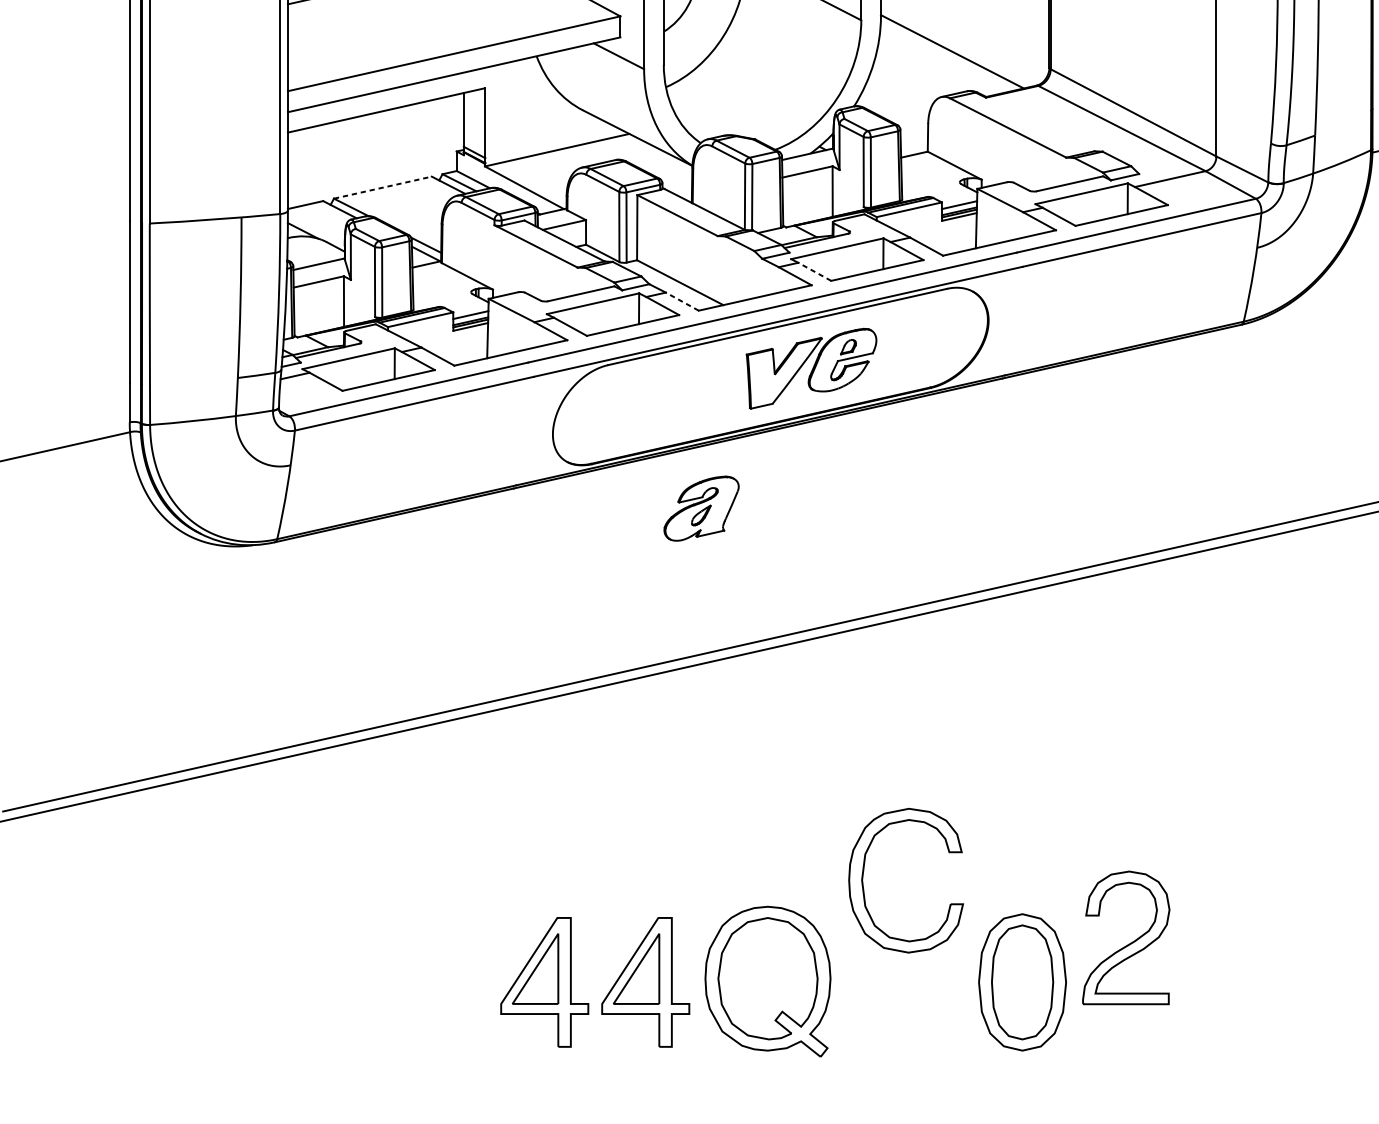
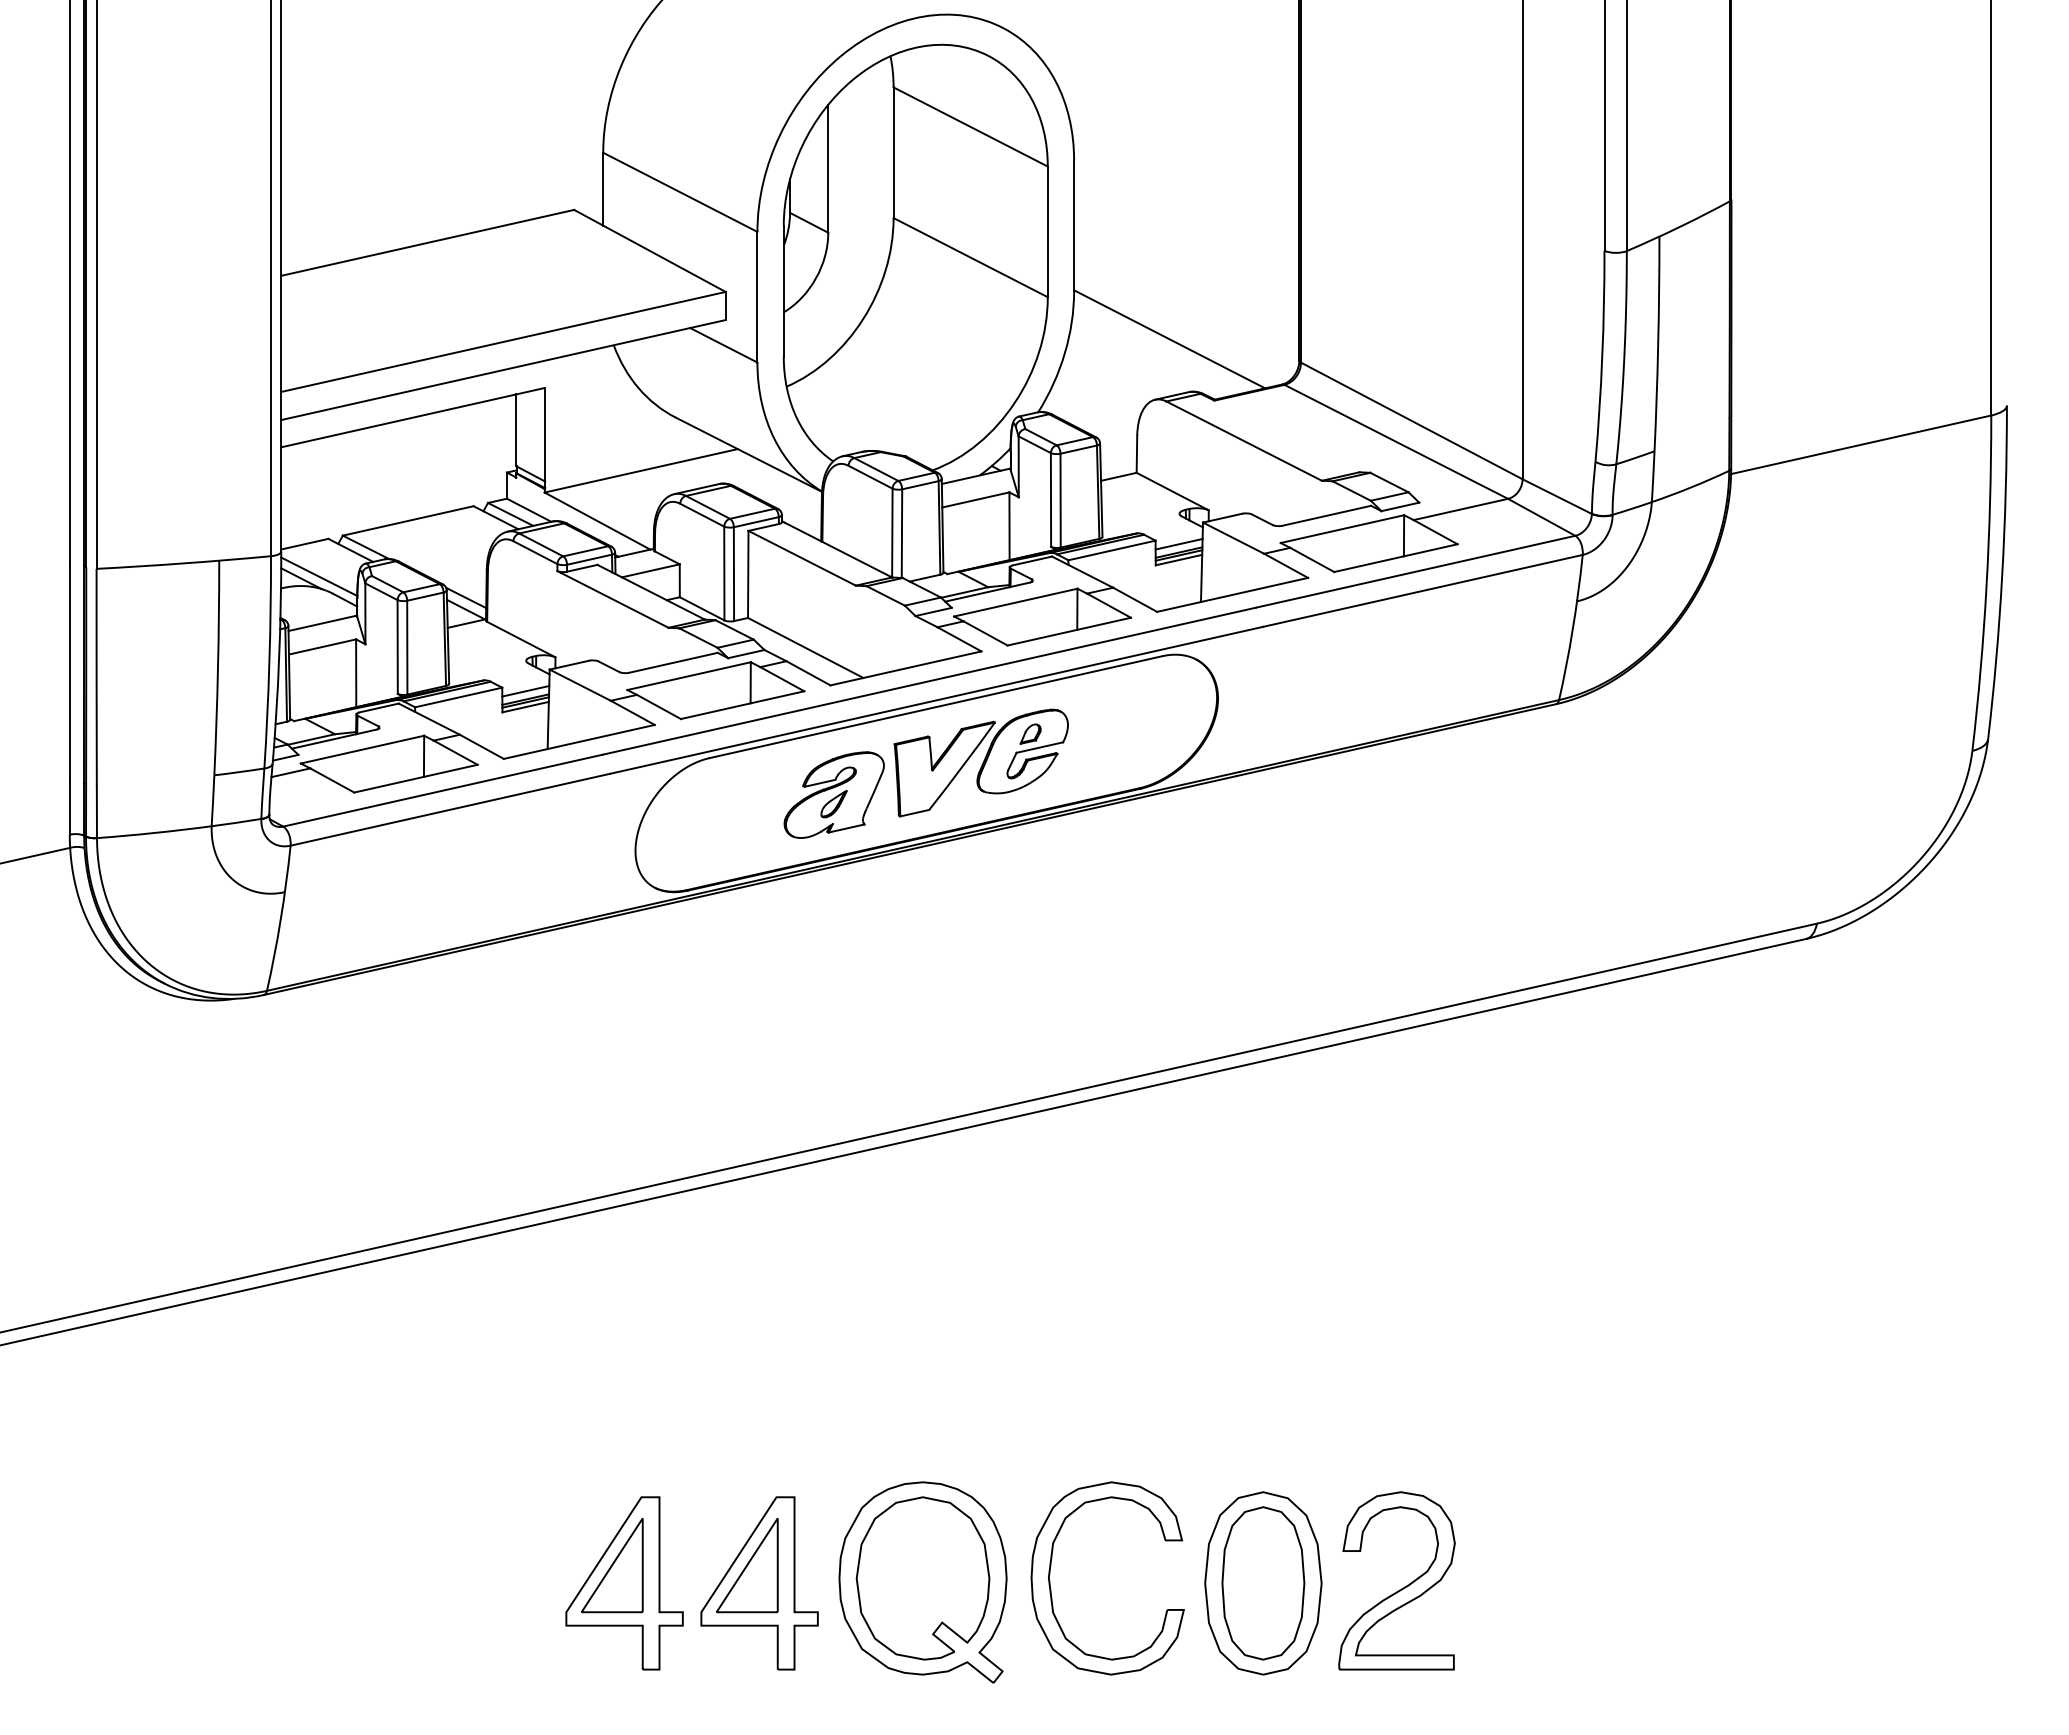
line: (383, 187) -> (408, 520), dashed -> solid
line: (316, 229) -> (319, 576), added
line: (814, 271) -> (985, 633), dashed -> solid
line: (682, 301) -> (808, 673), dashed -> solid
part: (701, 508) -> (833, 794), moved
part: (864, 888) -> (1051, 1588), moved
part: (1129, 943) -> (1401, 1588), moved

